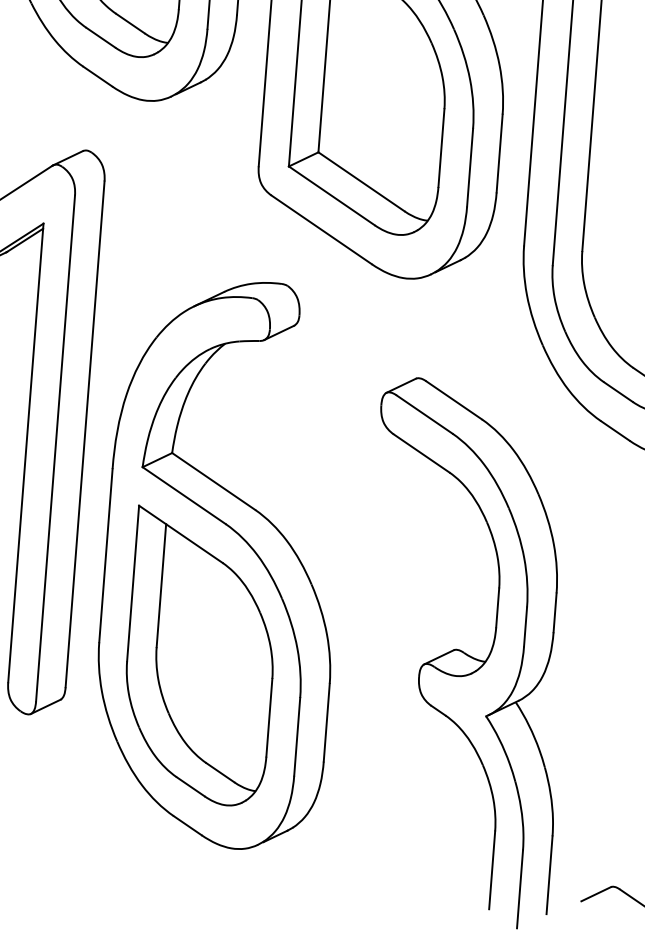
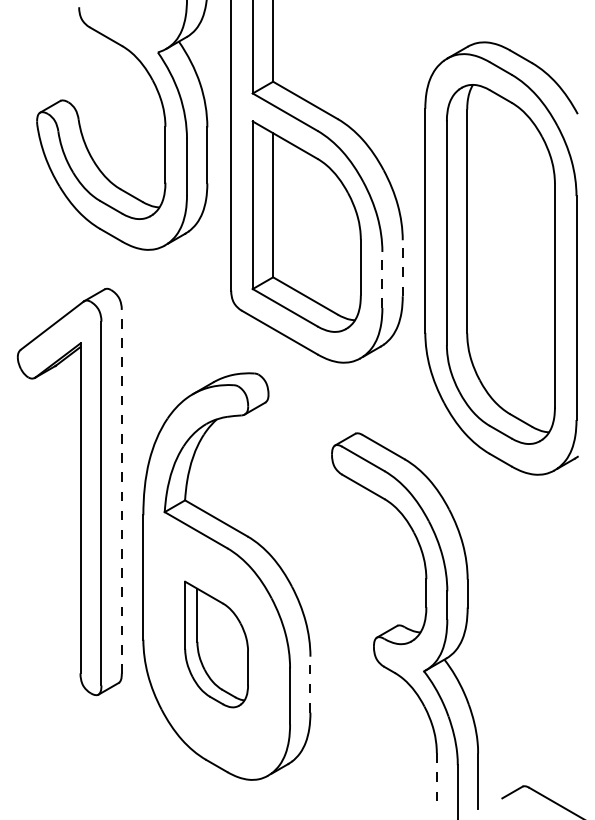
line: (499, 153) -> (402, 268), solid -> dashed
line: (470, 167) -> (382, 279), solid -> dashed
line: (84, 433) -> (121, 491), solid -> dashed
part: (200, 656) -> (216, 644), size x0.6
line: (326, 722) -> (310, 684), solid -> dashed
line: (491, 870) -> (436, 781), solid -> dashed

